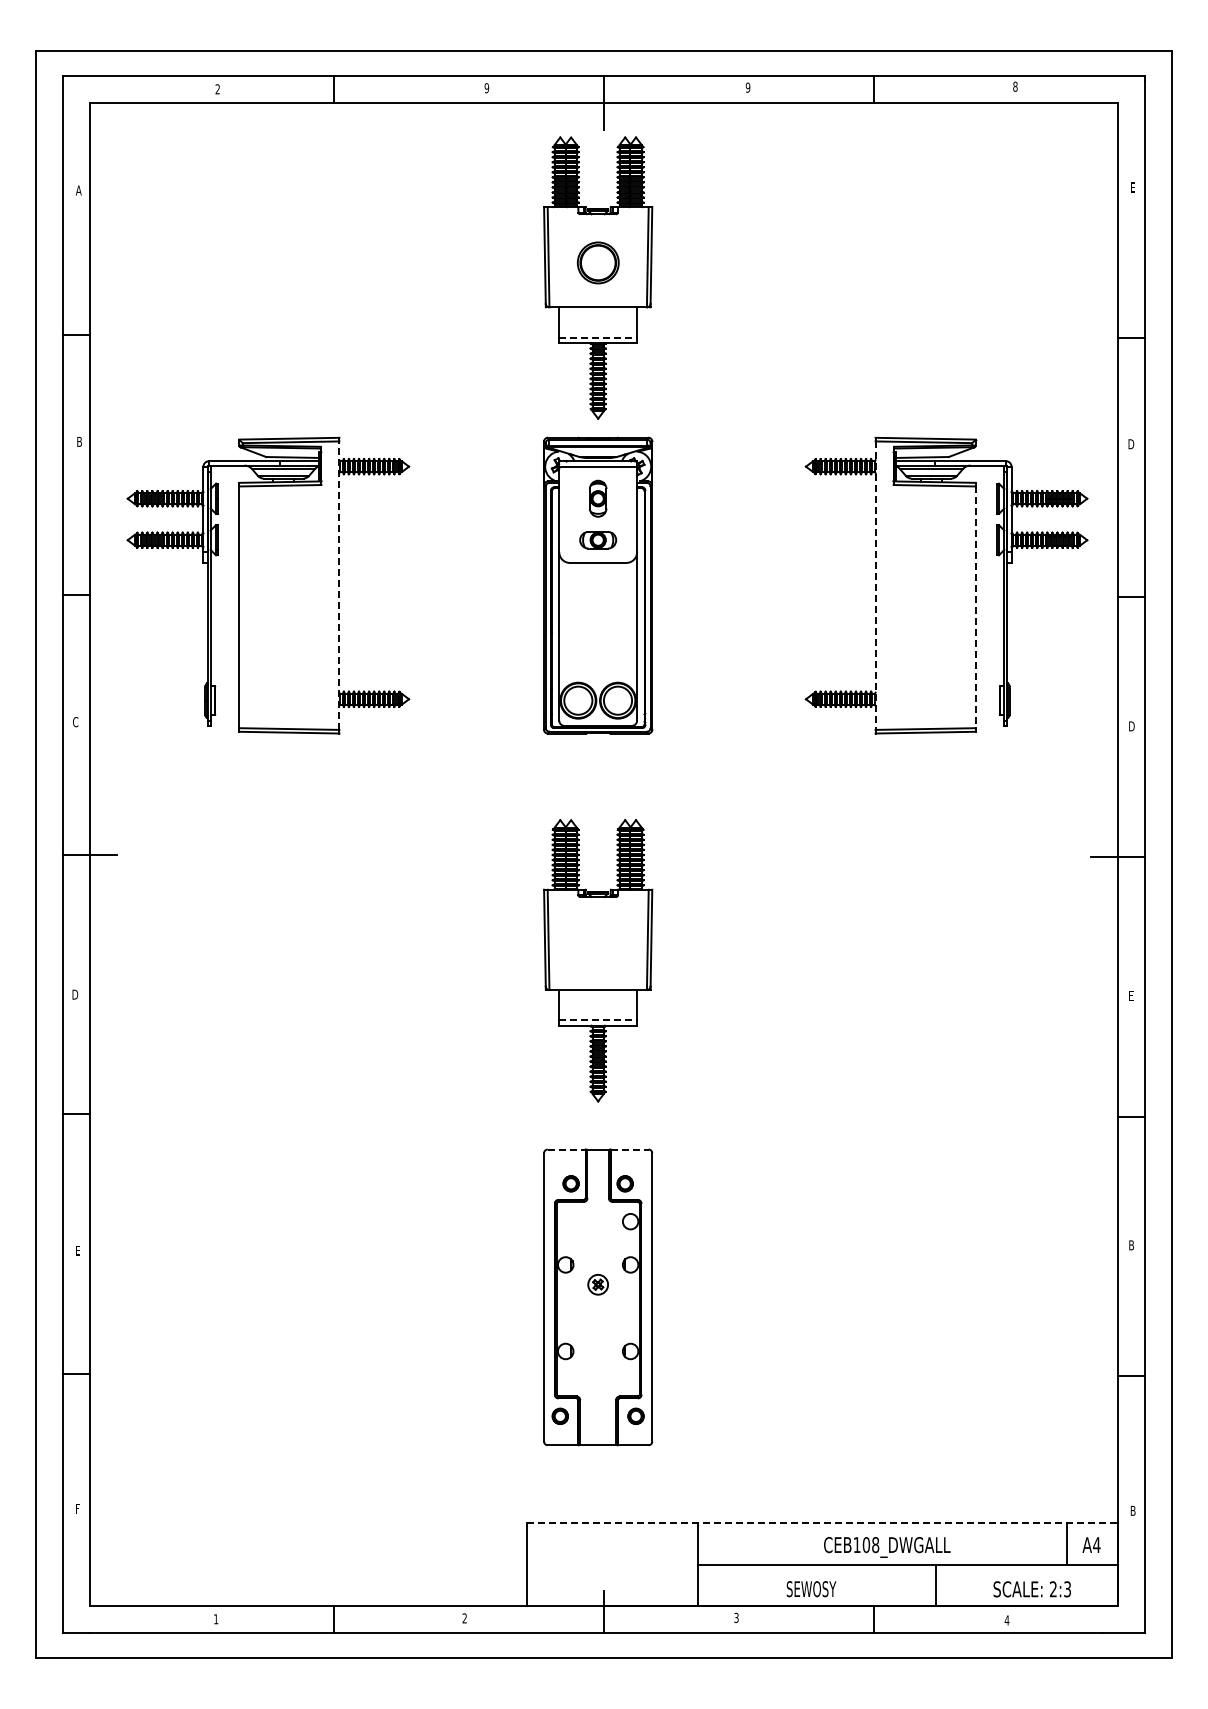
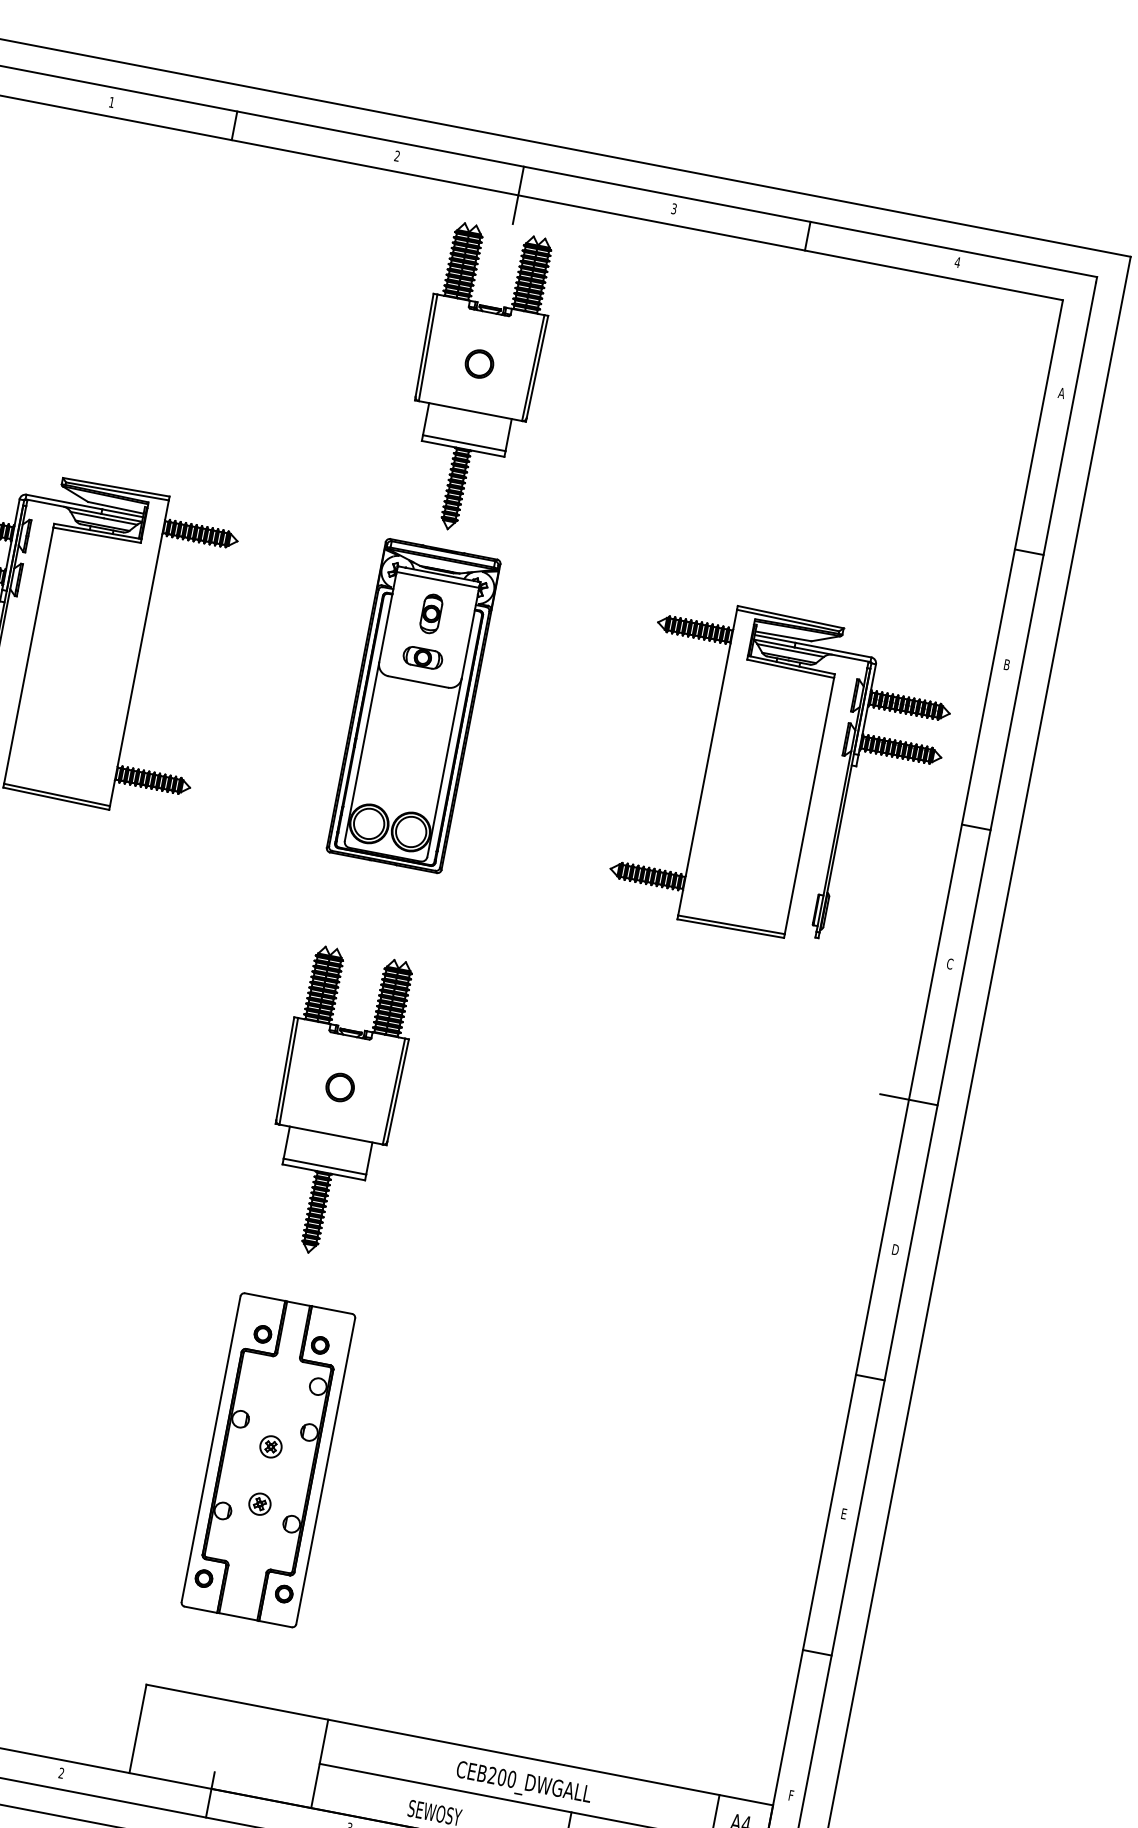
text: (1015, 86) -> (957, 262), 8 -> 4
text: (747, 87) -> (673, 208), 9 -> 3
text: (486, 88) -> (396, 156), 9 -> 2
text: (217, 89) -> (111, 102), 2 -> 1
text: (1132, 187) -> (1061, 393), E -> A
part: (597, 262) -> (478, 363), size x0.62
line: (598, 337) -> (464, 443), dashed -> solid
text: (1131, 443) -> (1007, 664), D -> B
line: (339, 585) -> (139, 653), dashed -> solid
line: (875, 586) -> (707, 763), dashed -> solid
line: (975, 607) -> (809, 806), dashed -> solid
text: (1131, 726) -> (950, 964), D -> C
part: (597, 945) -> (339, 1087), added
text: (1131, 995) -> (895, 1249), E -> D
line: (598, 1020) -> (325, 1166), dashed -> solid
line: (566, 1149) -> (265, 1297), dashed -> solid
line: (629, 1149) -> (331, 1309), dashed -> solid
text: (1131, 1245) -> (844, 1514), B -> E
part: (597, 1338) -> (259, 1503), added
text: (1132, 1510) -> (791, 1795), B -> F
line: (822, 1522) -> (460, 1744), dashed -> solid
text: (866, 1544) -> (502, 1776), CEB108_DWGALL -> CEB200_DWGALL

